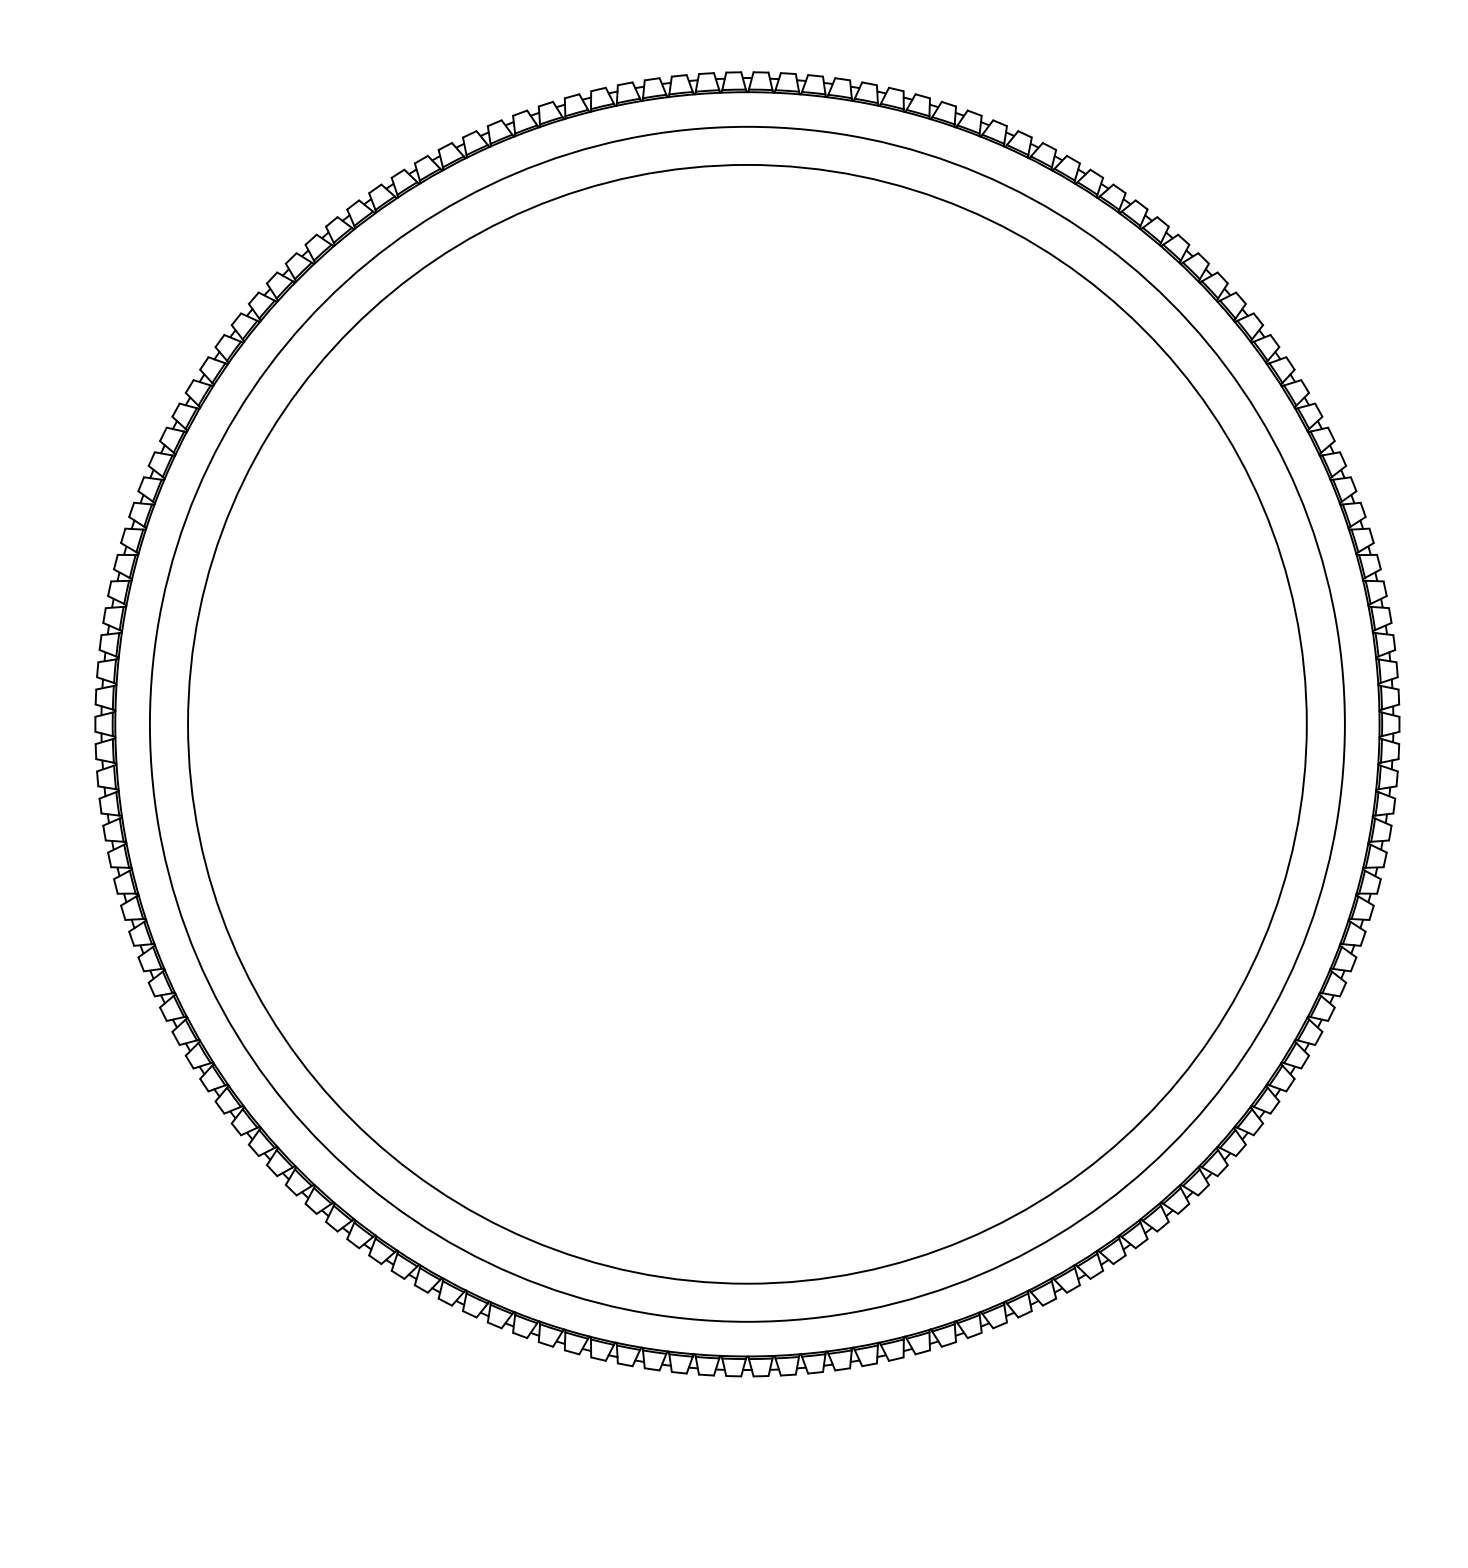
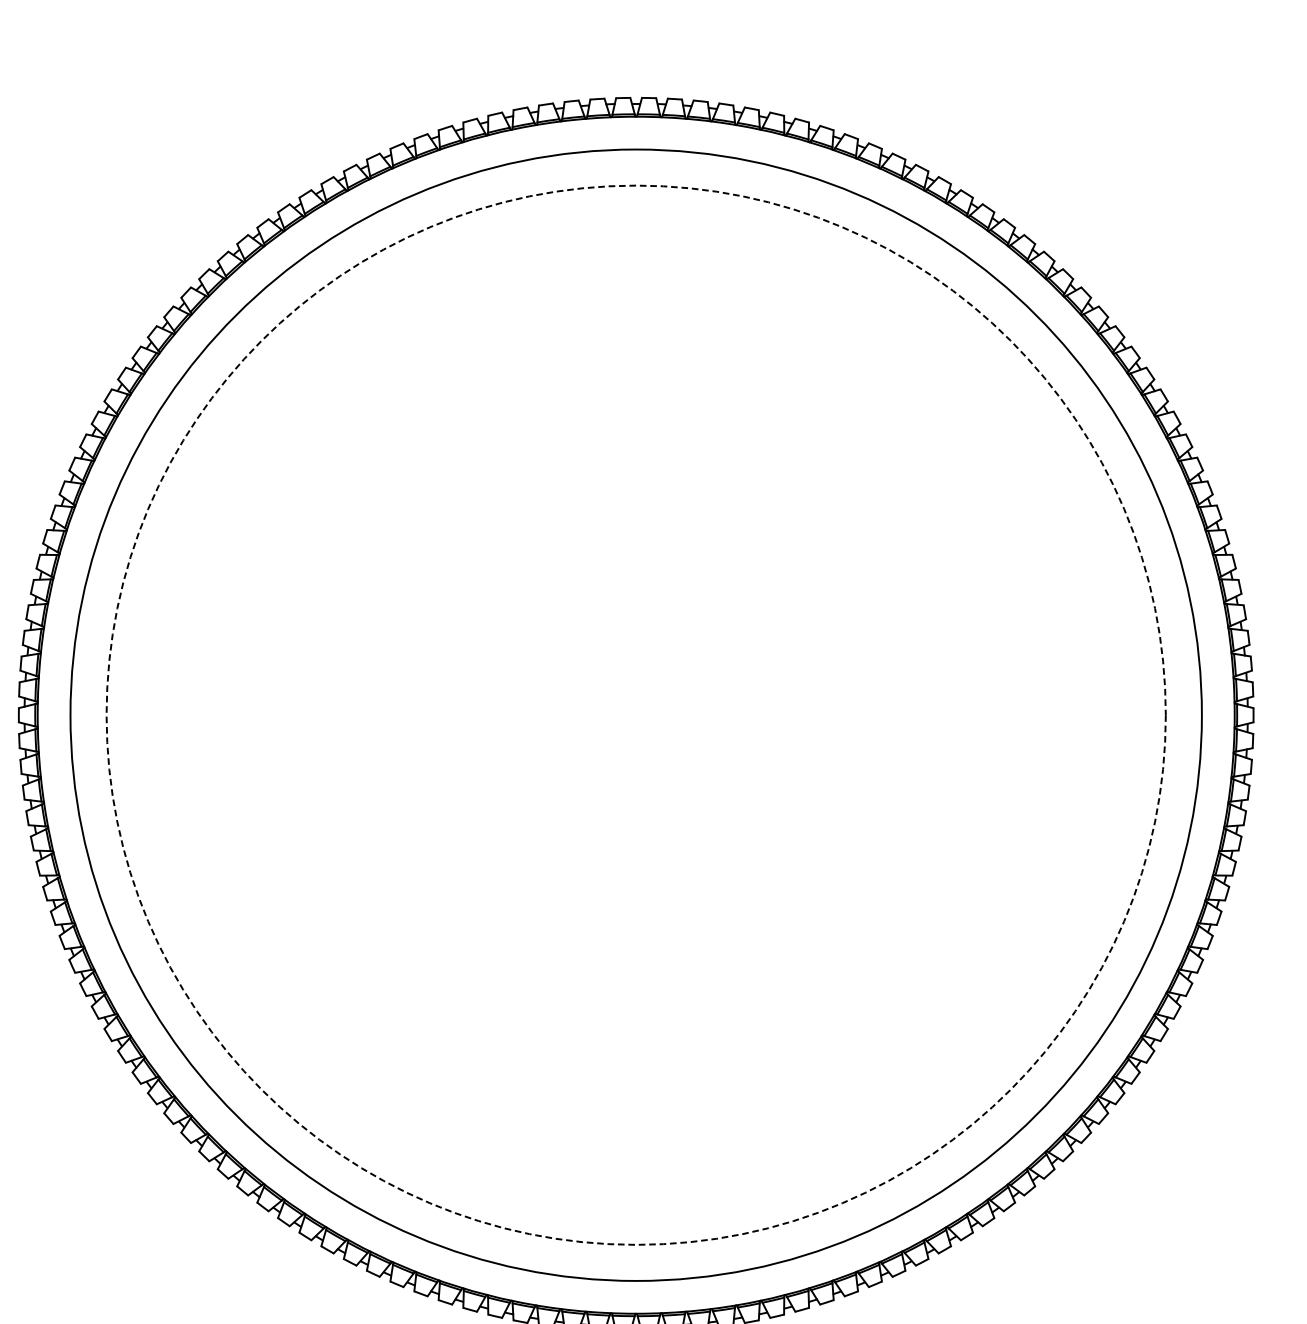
circle: (747, 723) -> (636, 714), solid -> dashed

